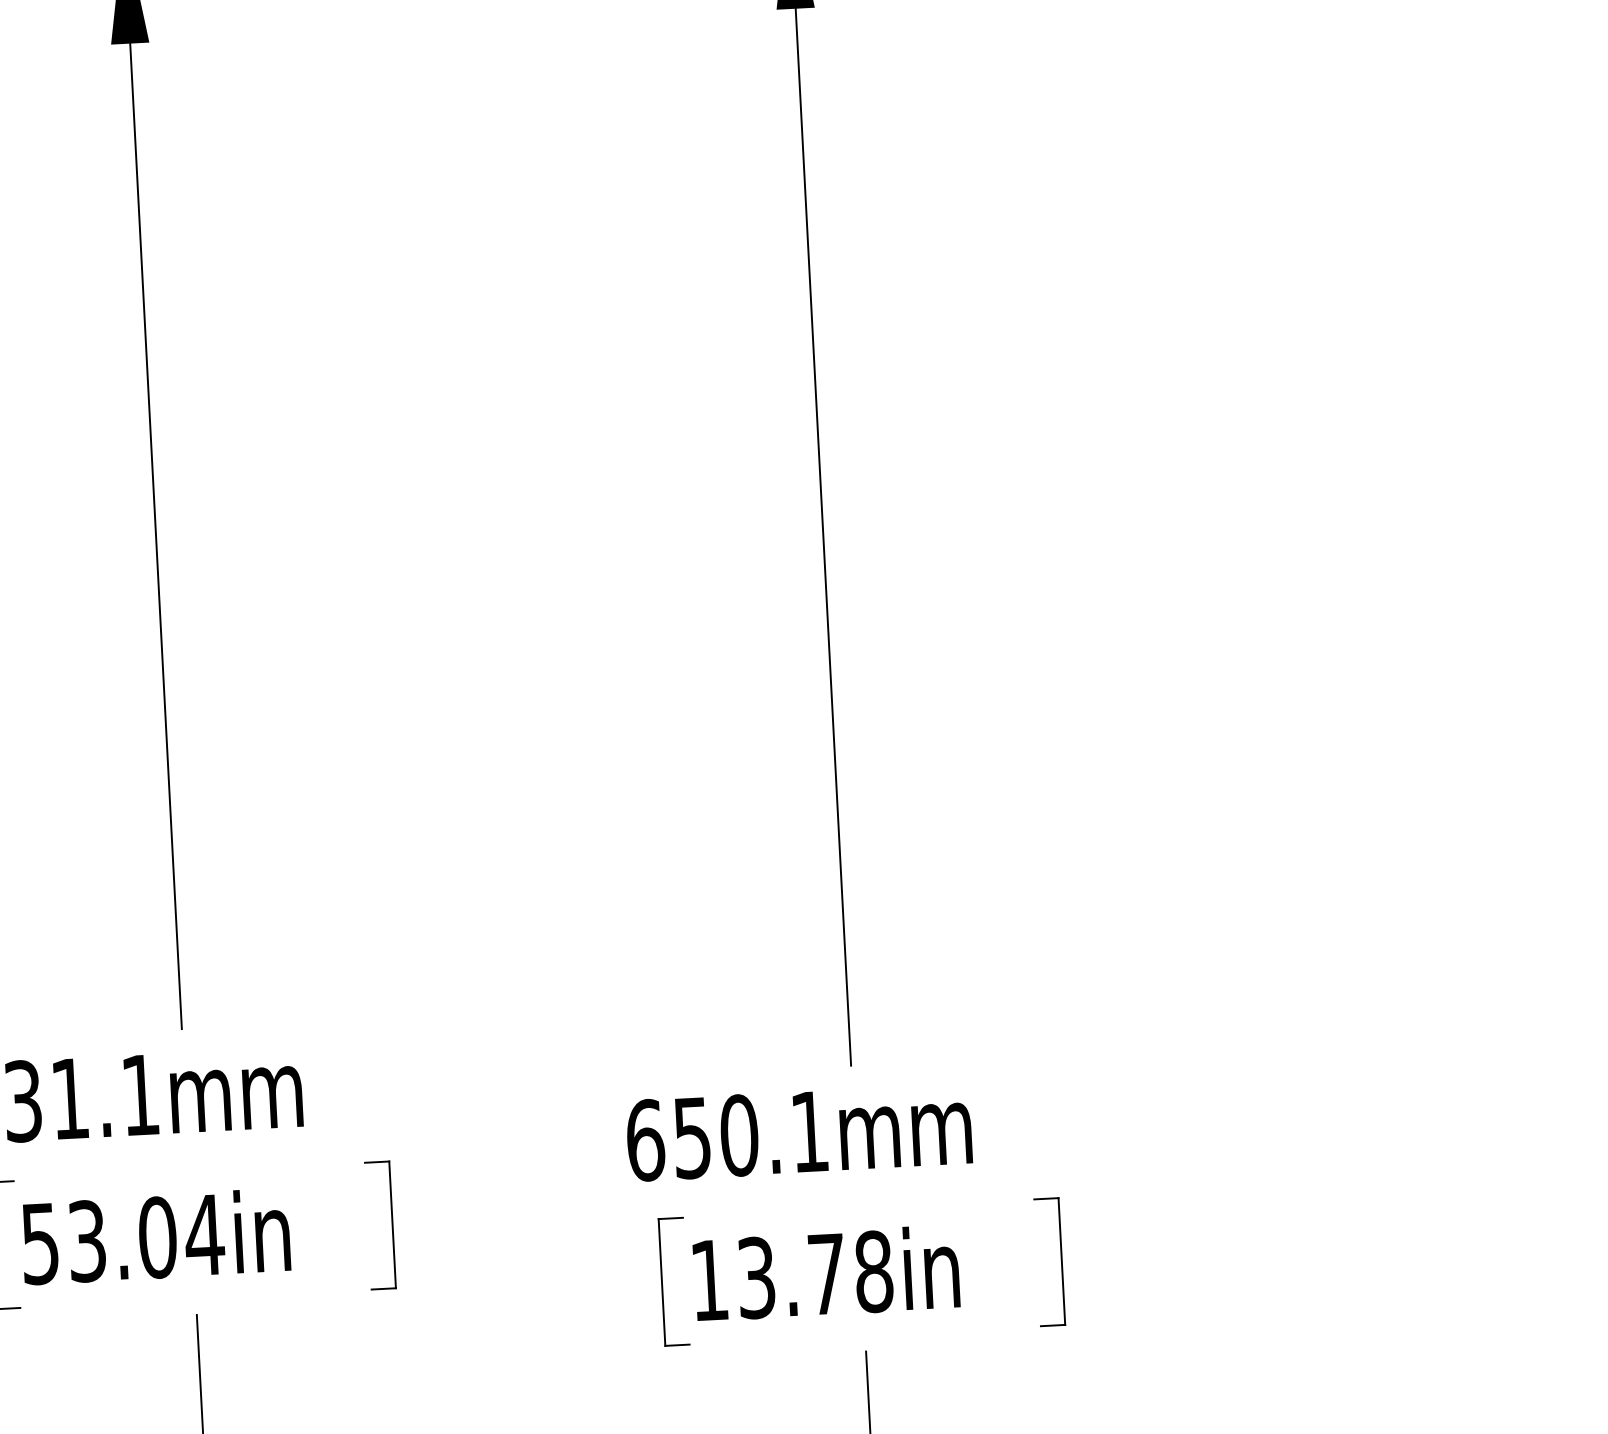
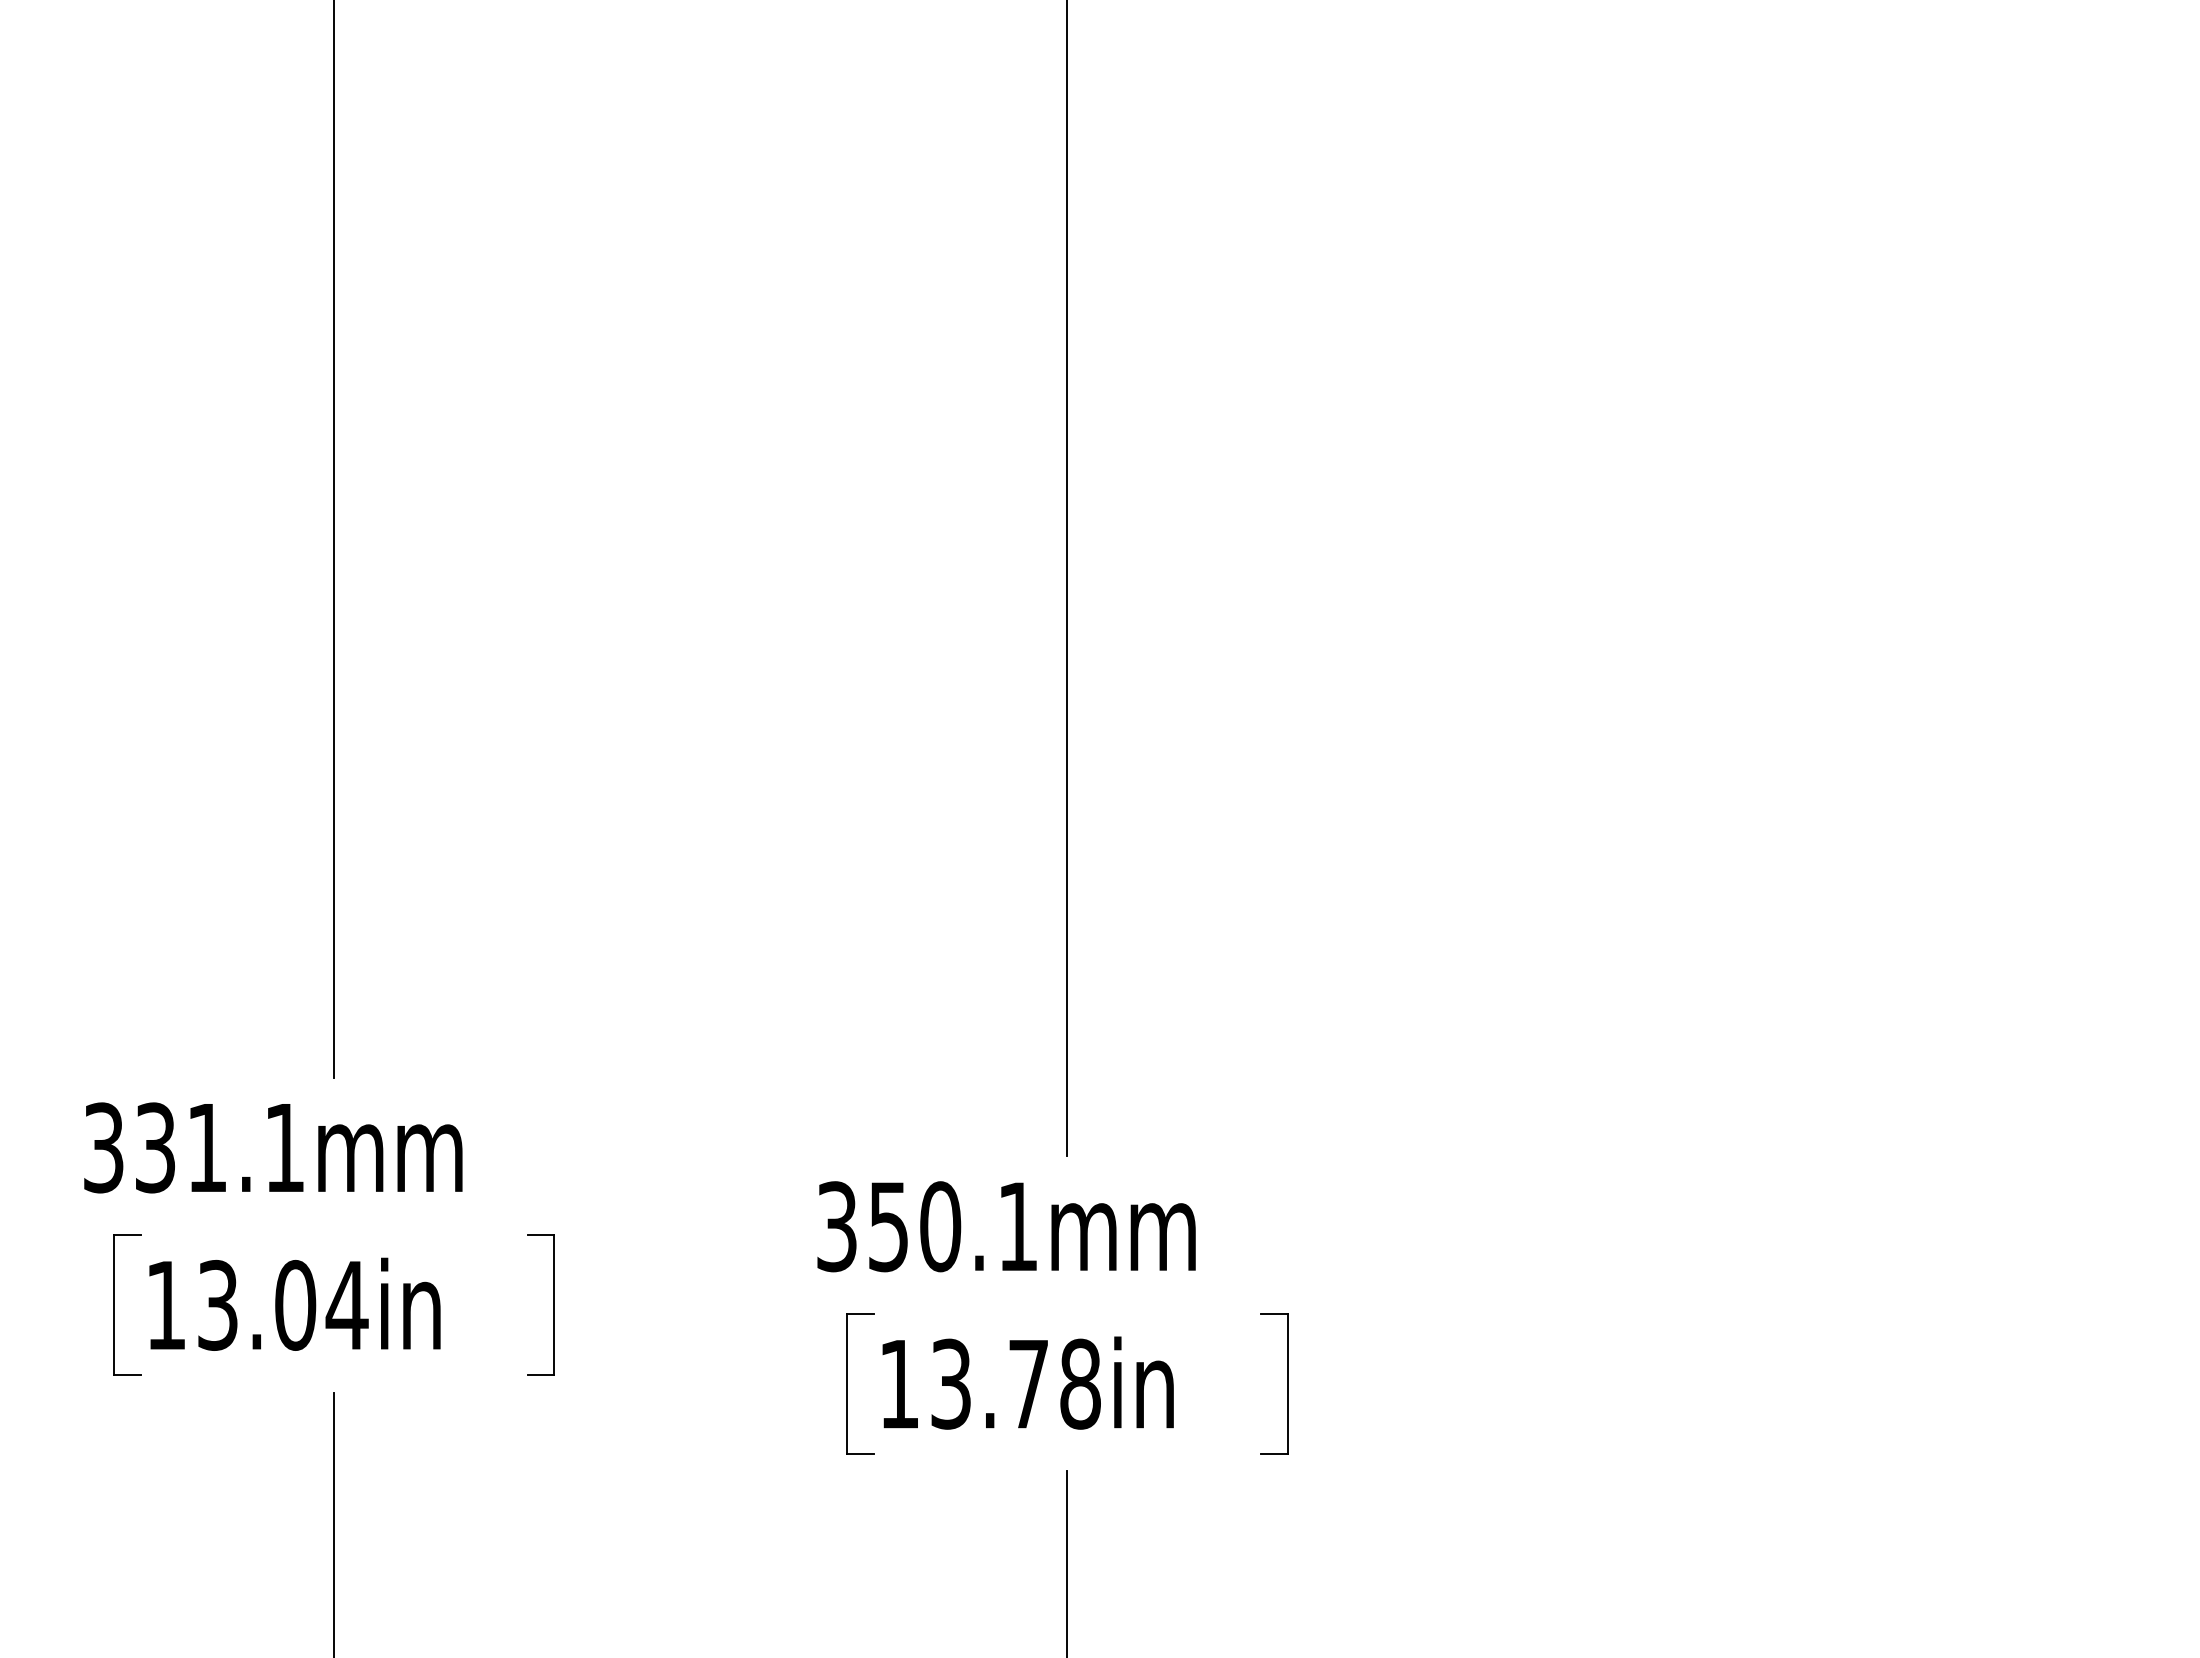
text: (645, 1140) -> (837, 1226), 650.1mm -> 350.1mm
text: (39, 1243) -> (165, 1305), 53.04in -> 13.04in

